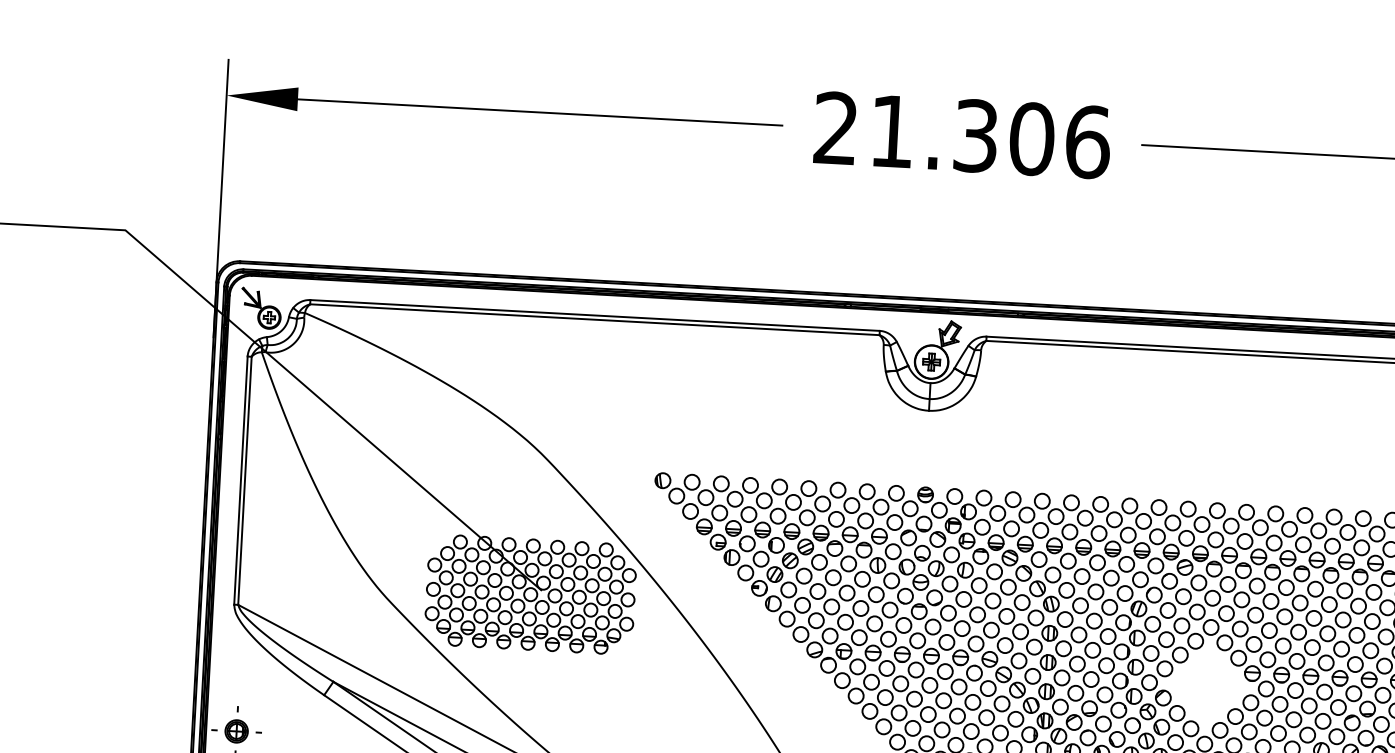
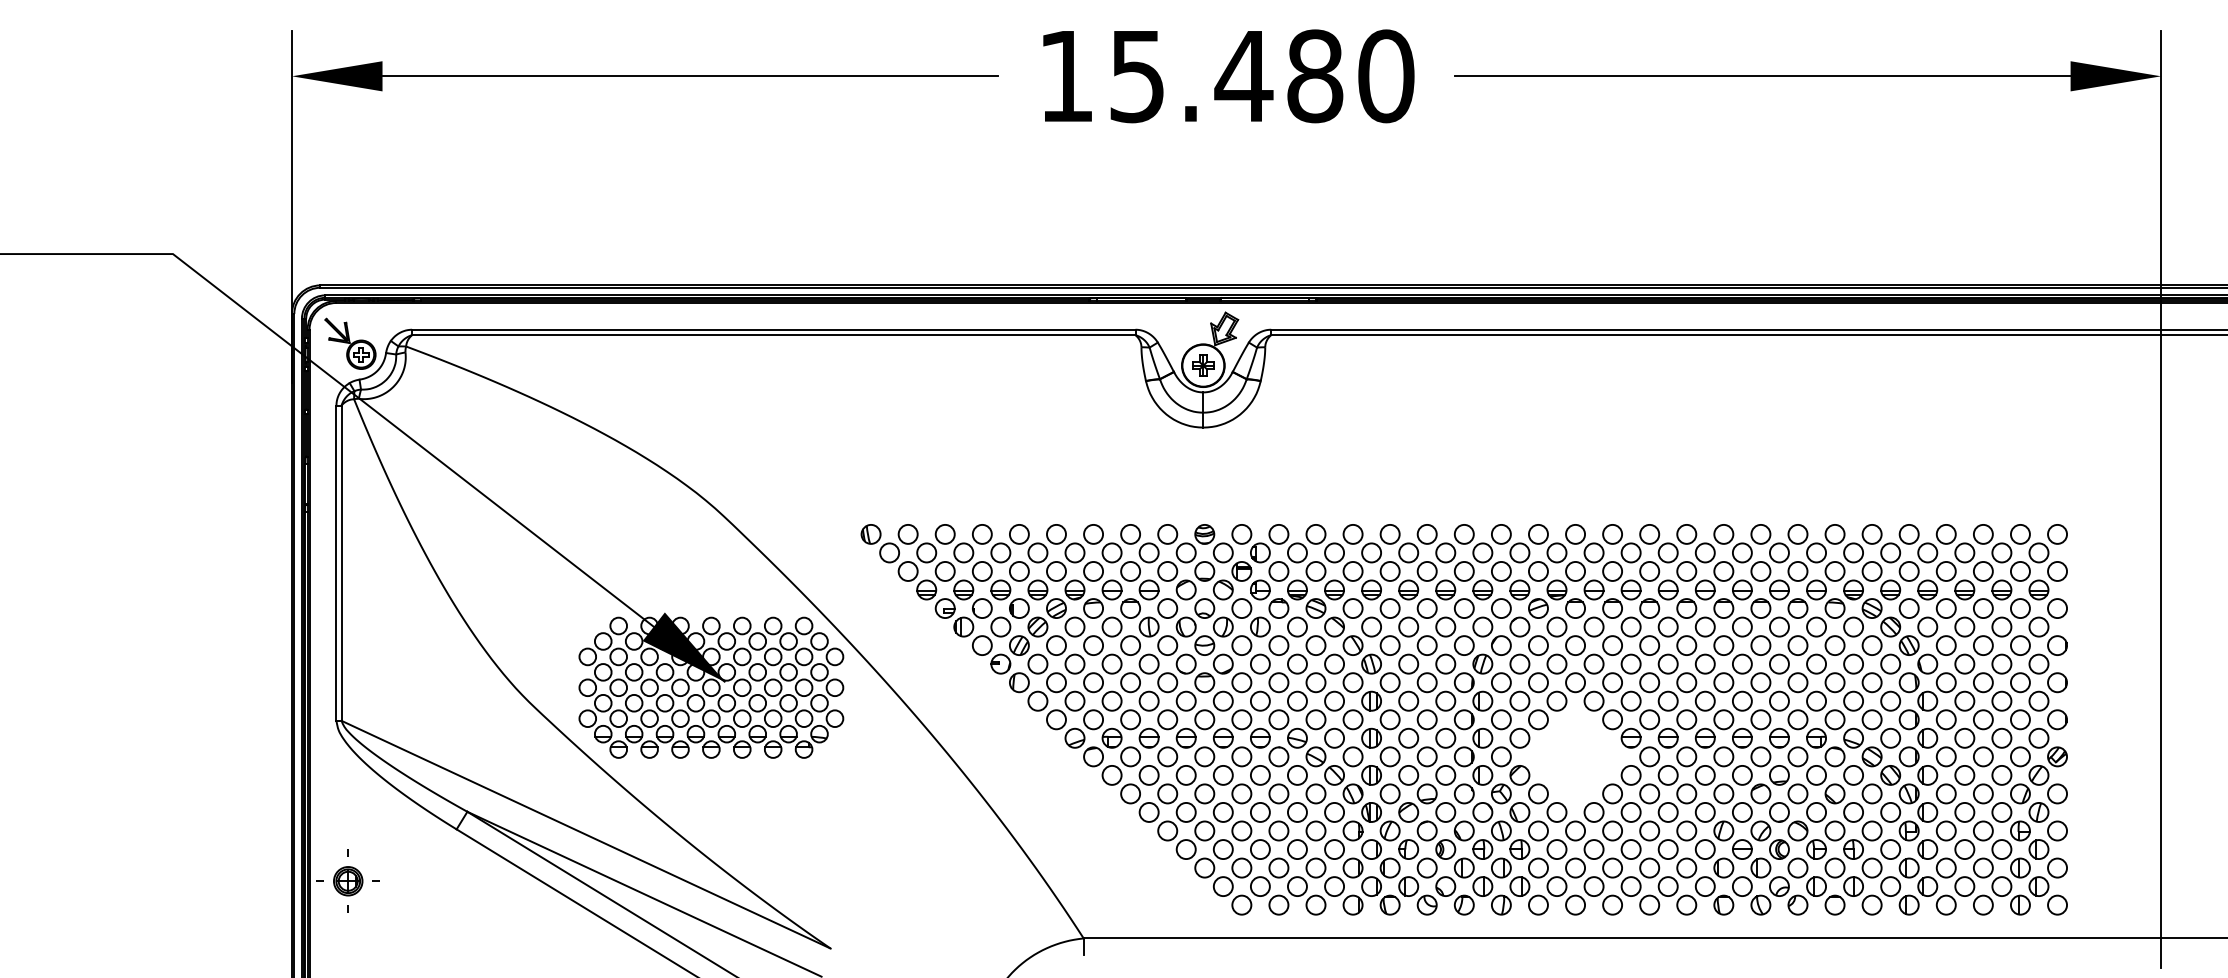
text: (962, 135) -> (1226, 76), 21.306 -> 15.480
fill: (510, 561) -> (683, 647), added

